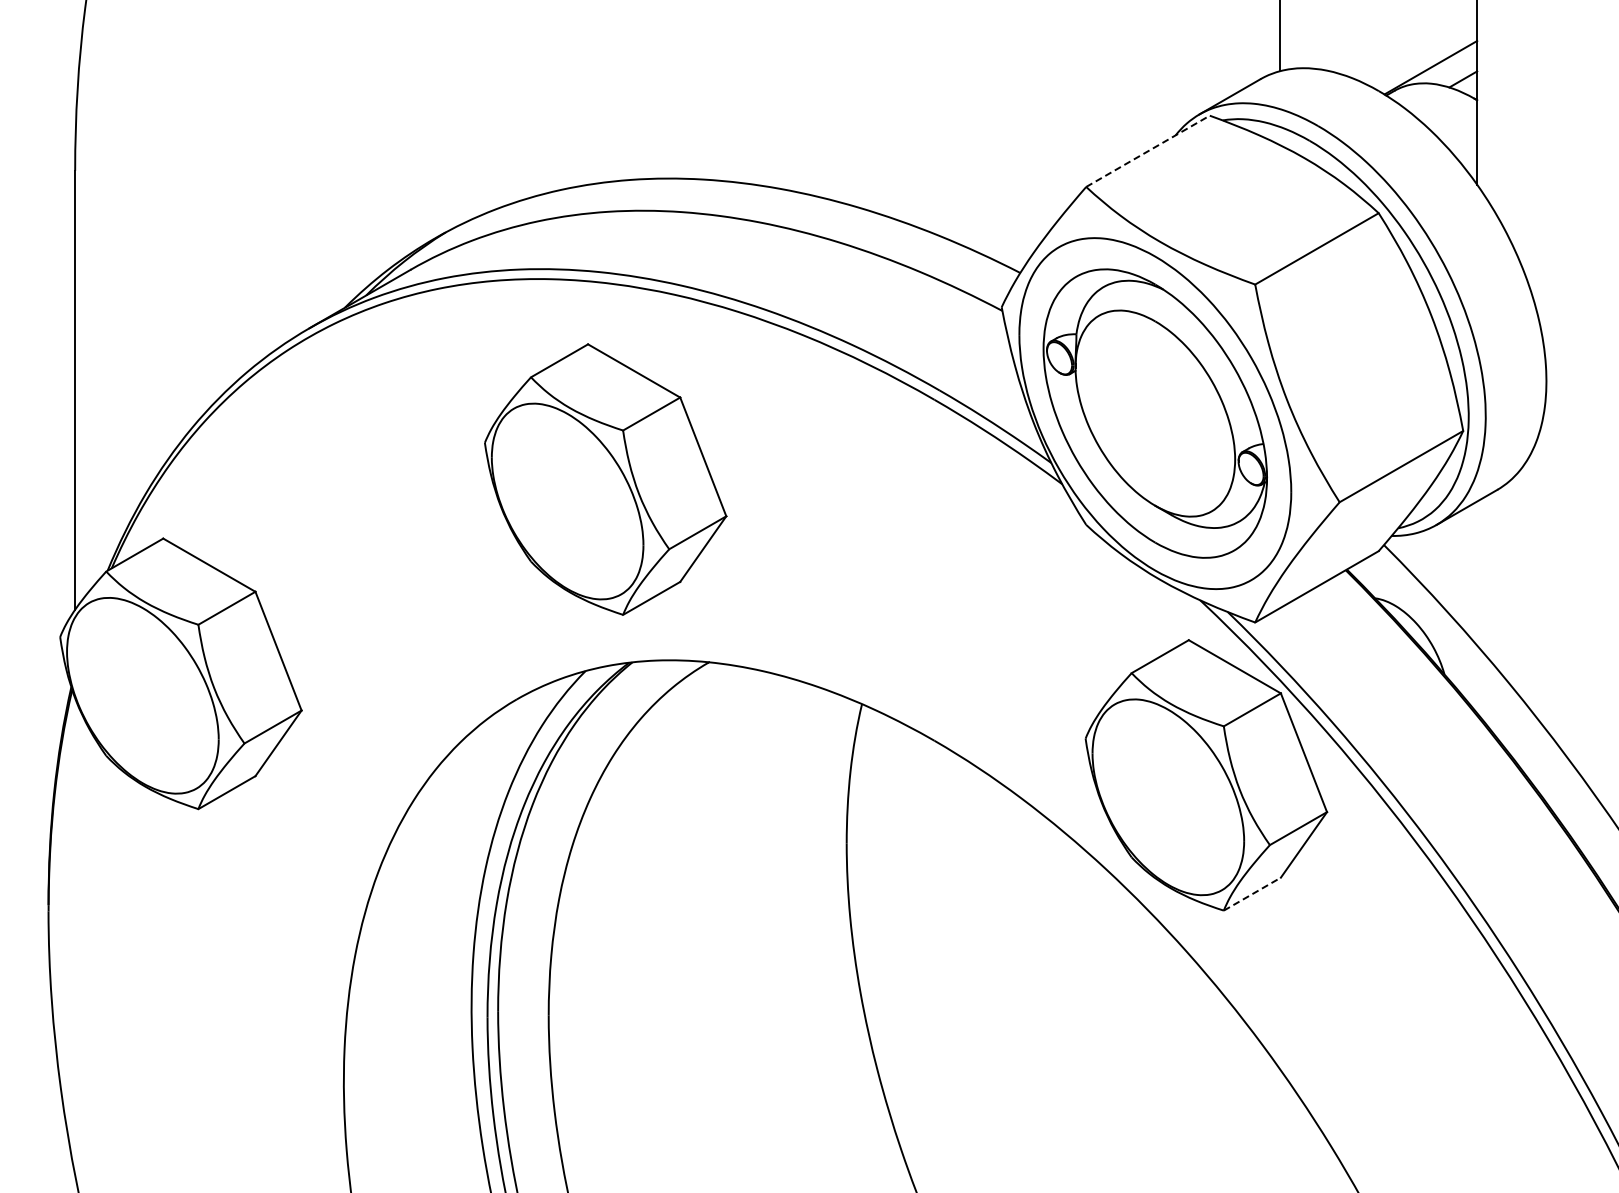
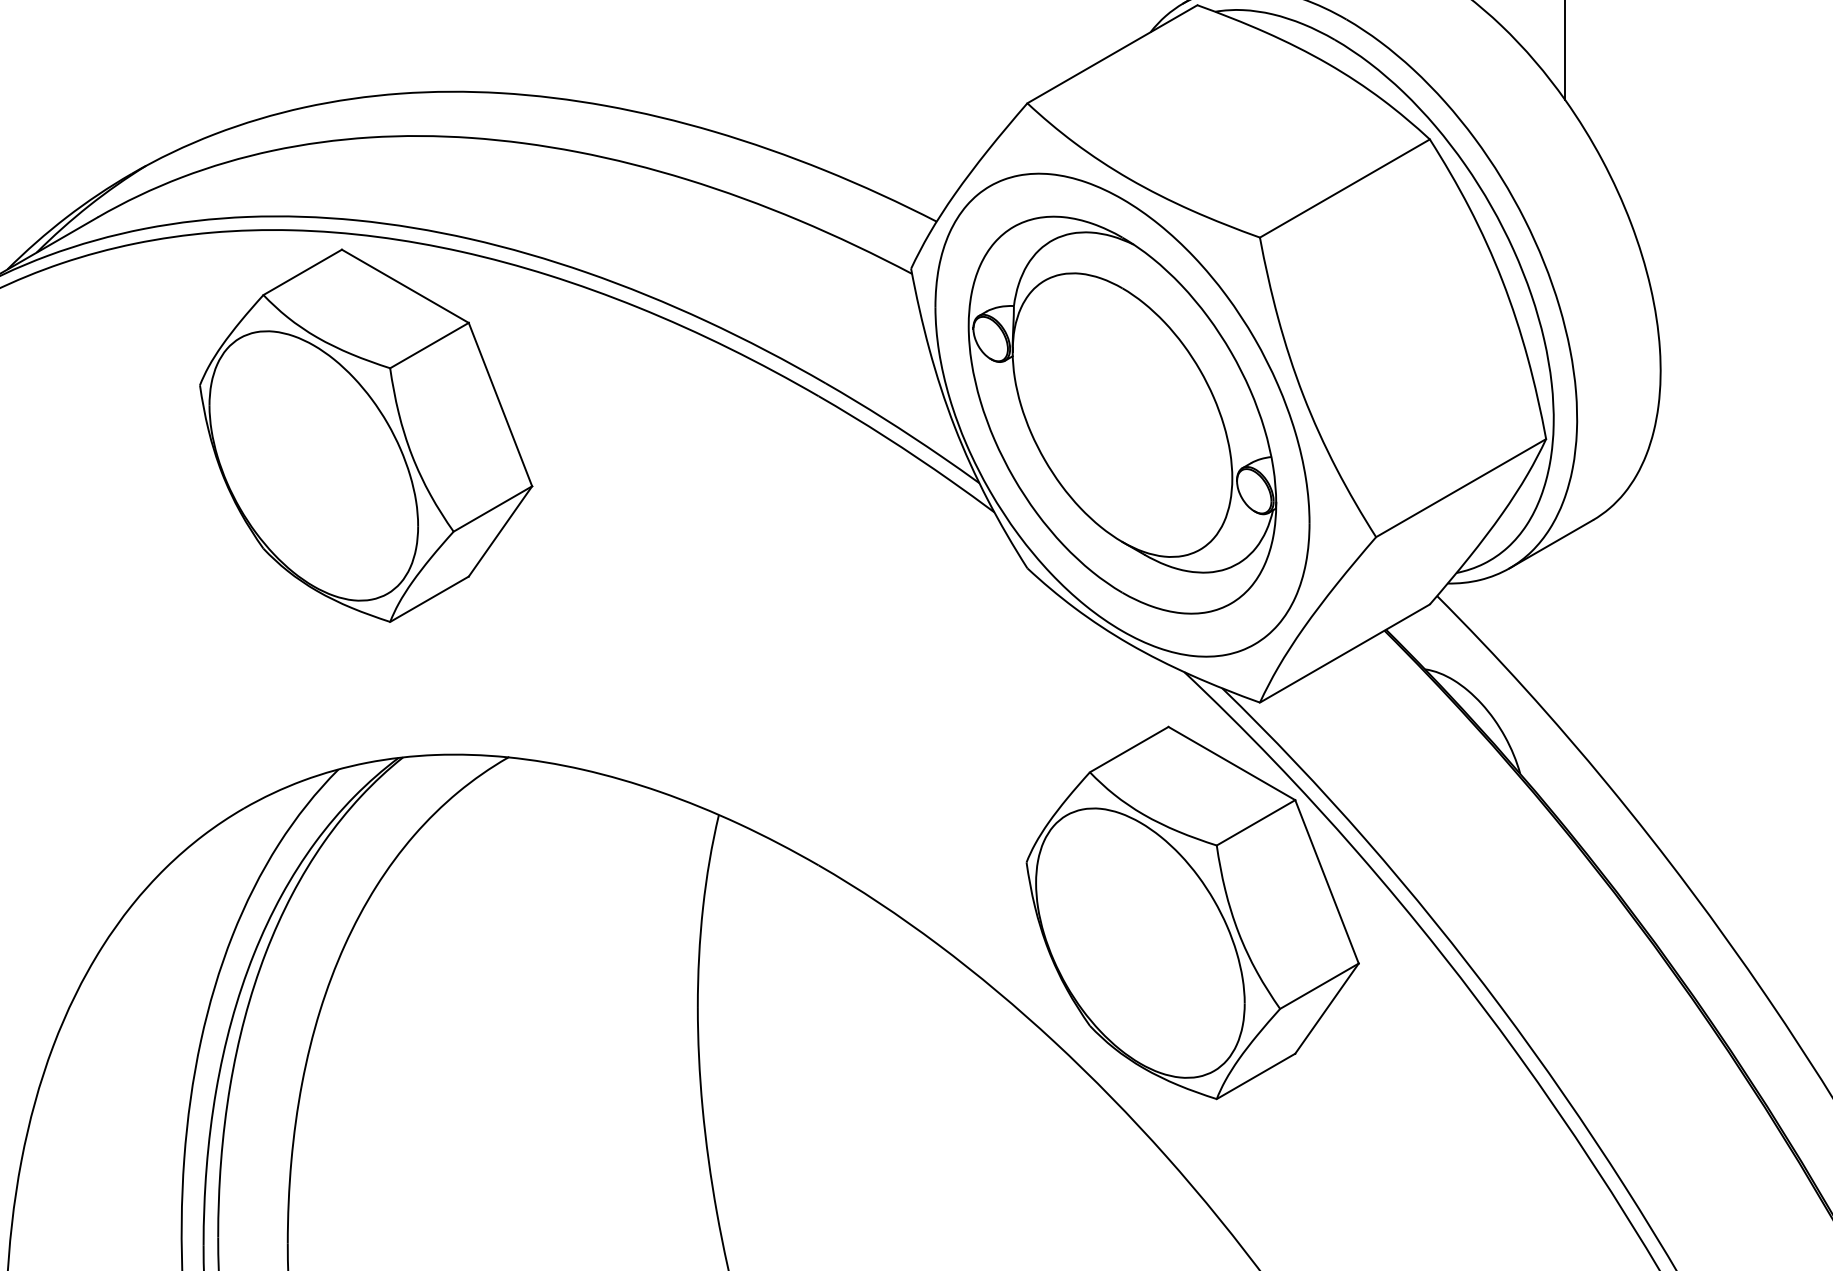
line: (1148, 151) -> (1113, 54), dashed -> solid
part: (605, 479) -> (365, 435), moved
line: (1252, 894) -> (1256, 1076), dashed -> solid

